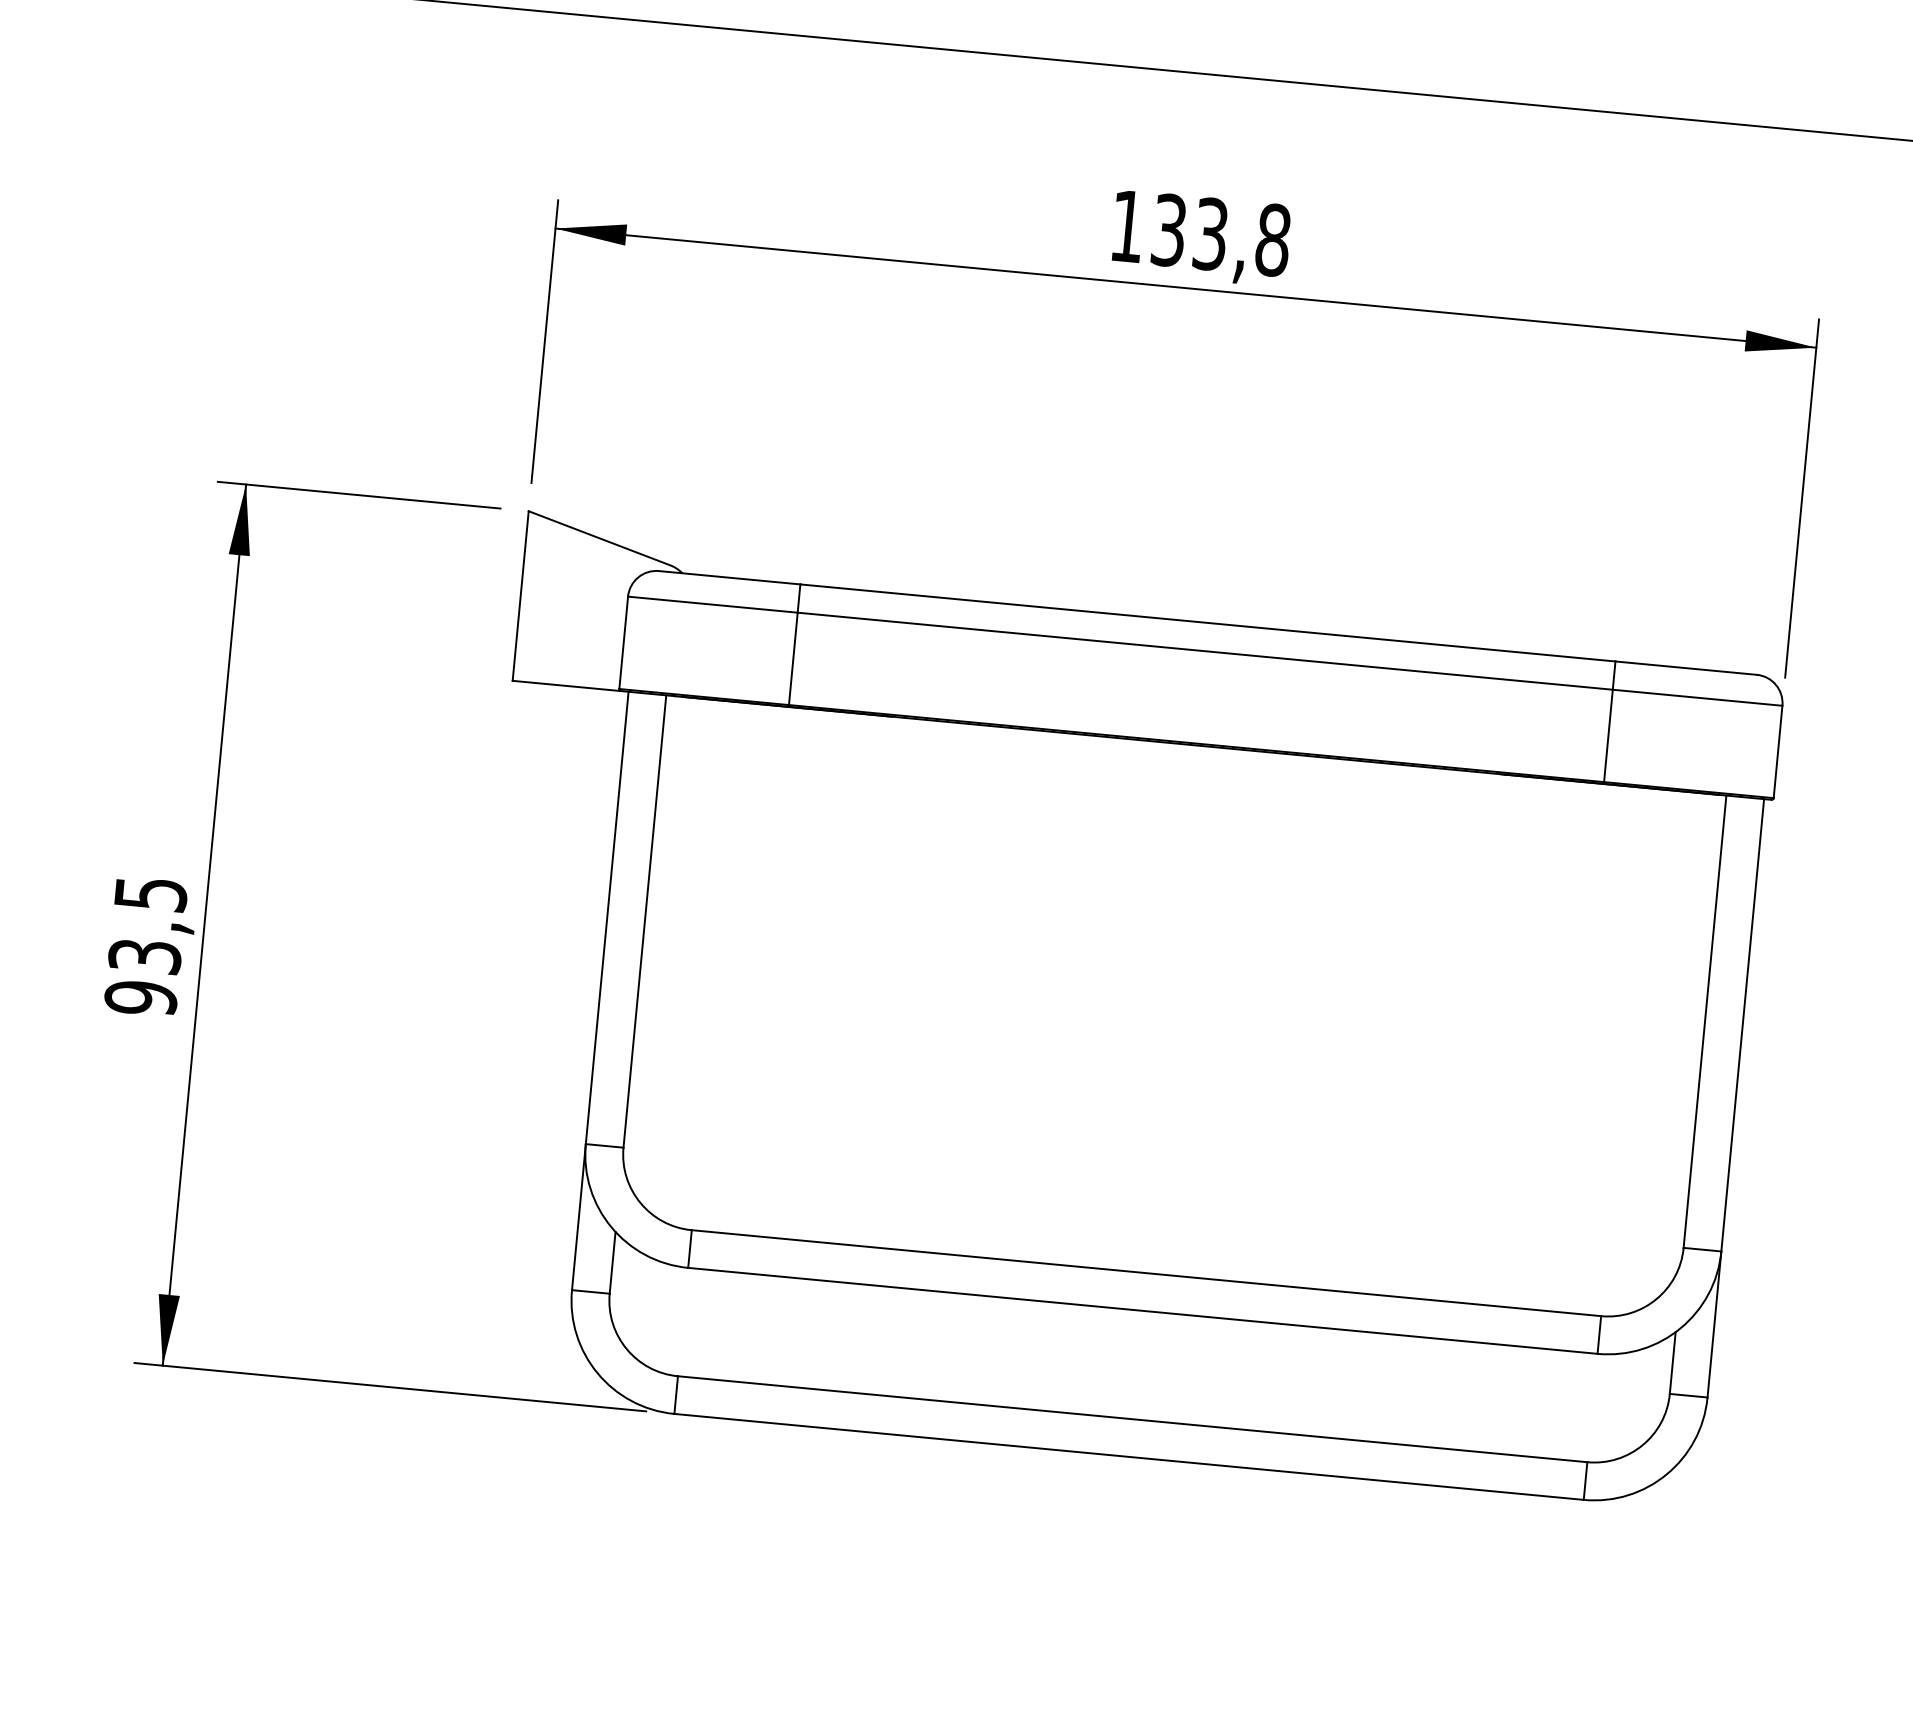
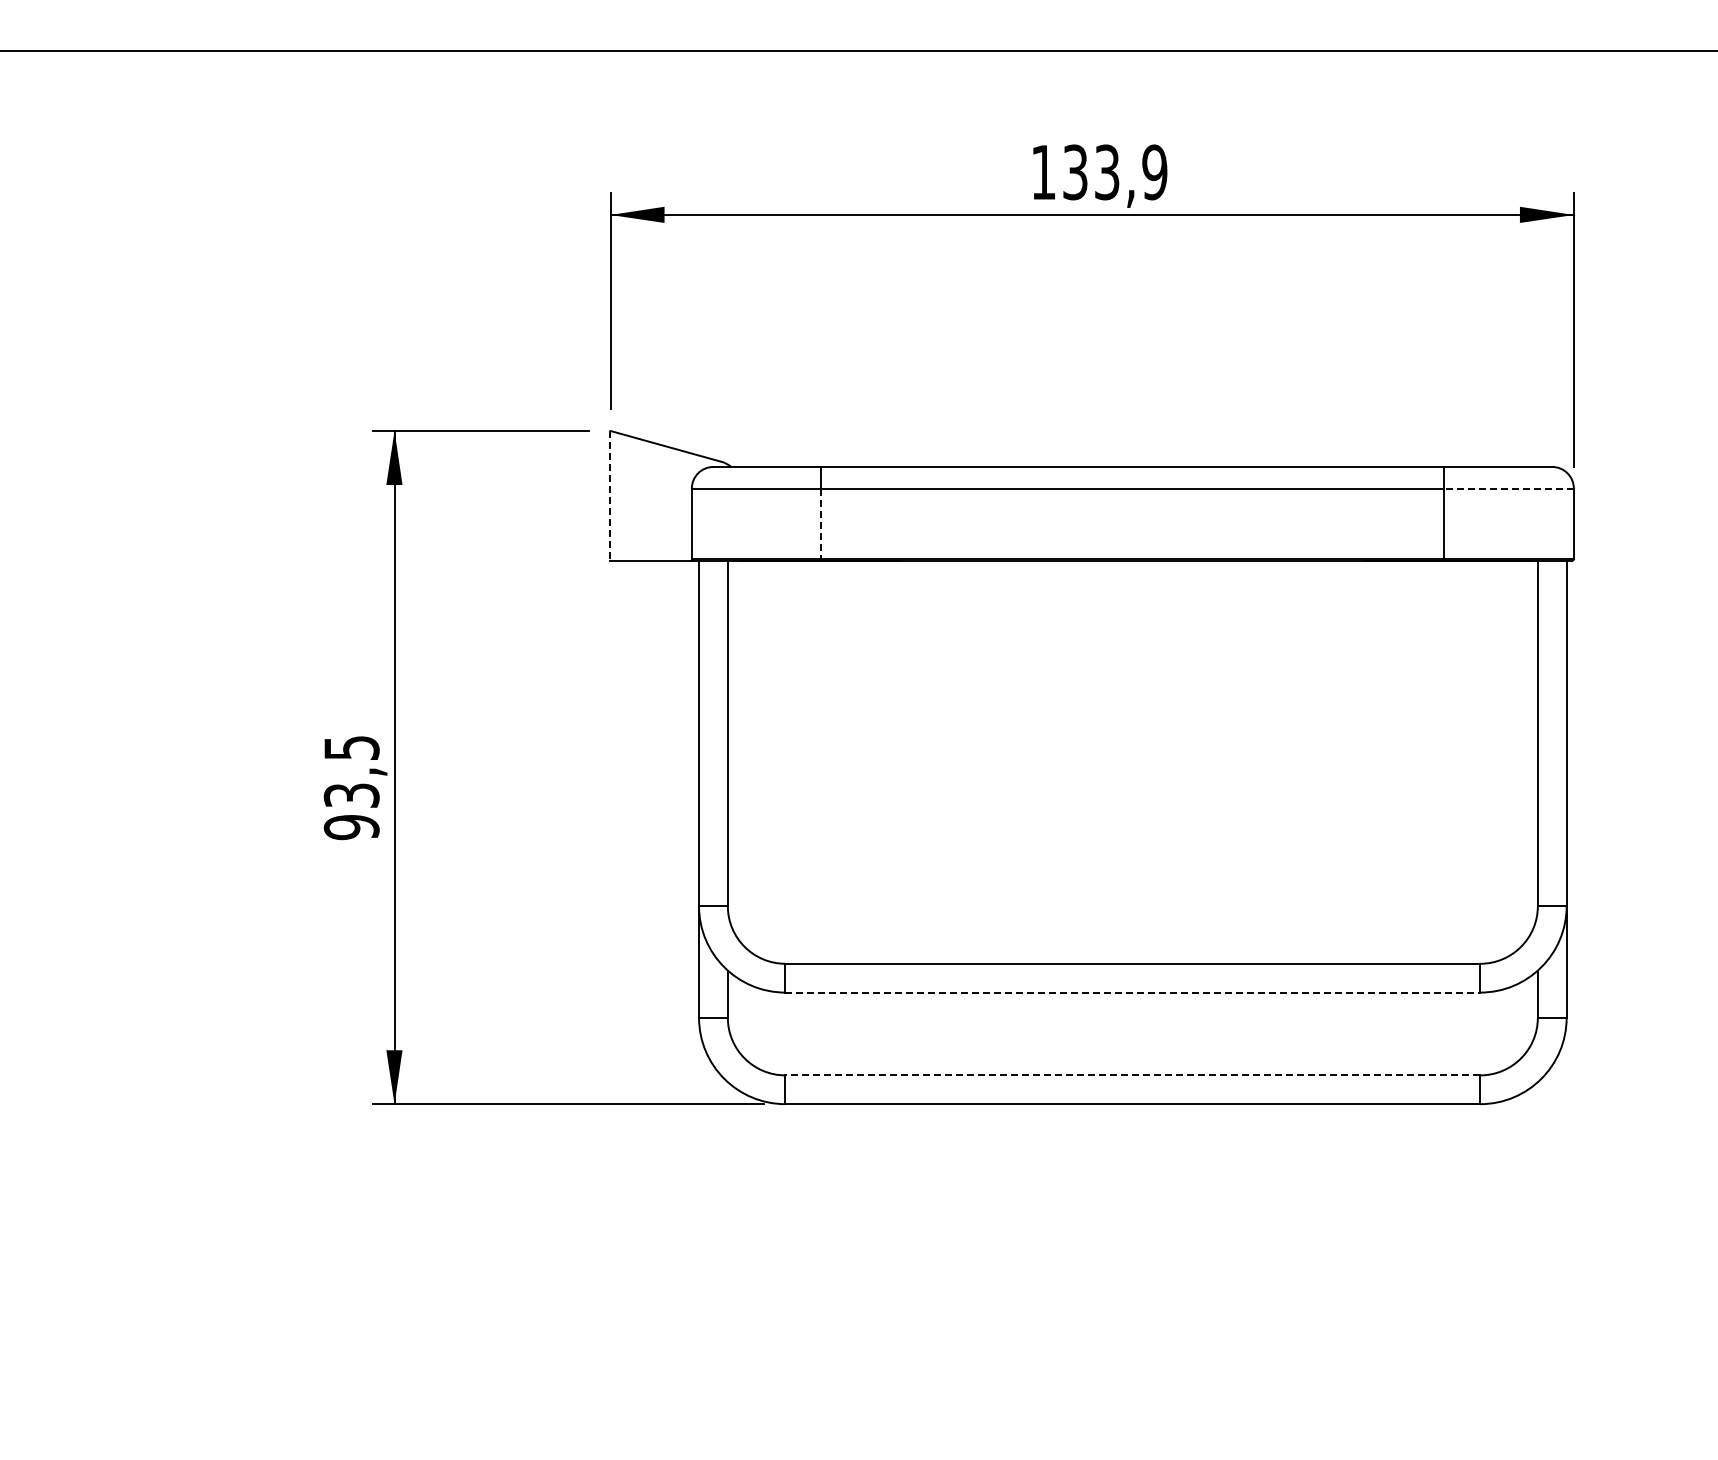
text: (1272, 240) -> (1154, 172), 133,8 -> 133,9
line: (520, 595) -> (610, 495), solid -> dashed
line: (793, 659) -> (821, 524), solid -> dashed
line: (1698, 697) -> (1509, 488), solid -> dashed
line: (1143, 1310) -> (1133, 992), solid -> dashed
line: (1132, 1419) -> (1132, 1075), solid -> dashed

